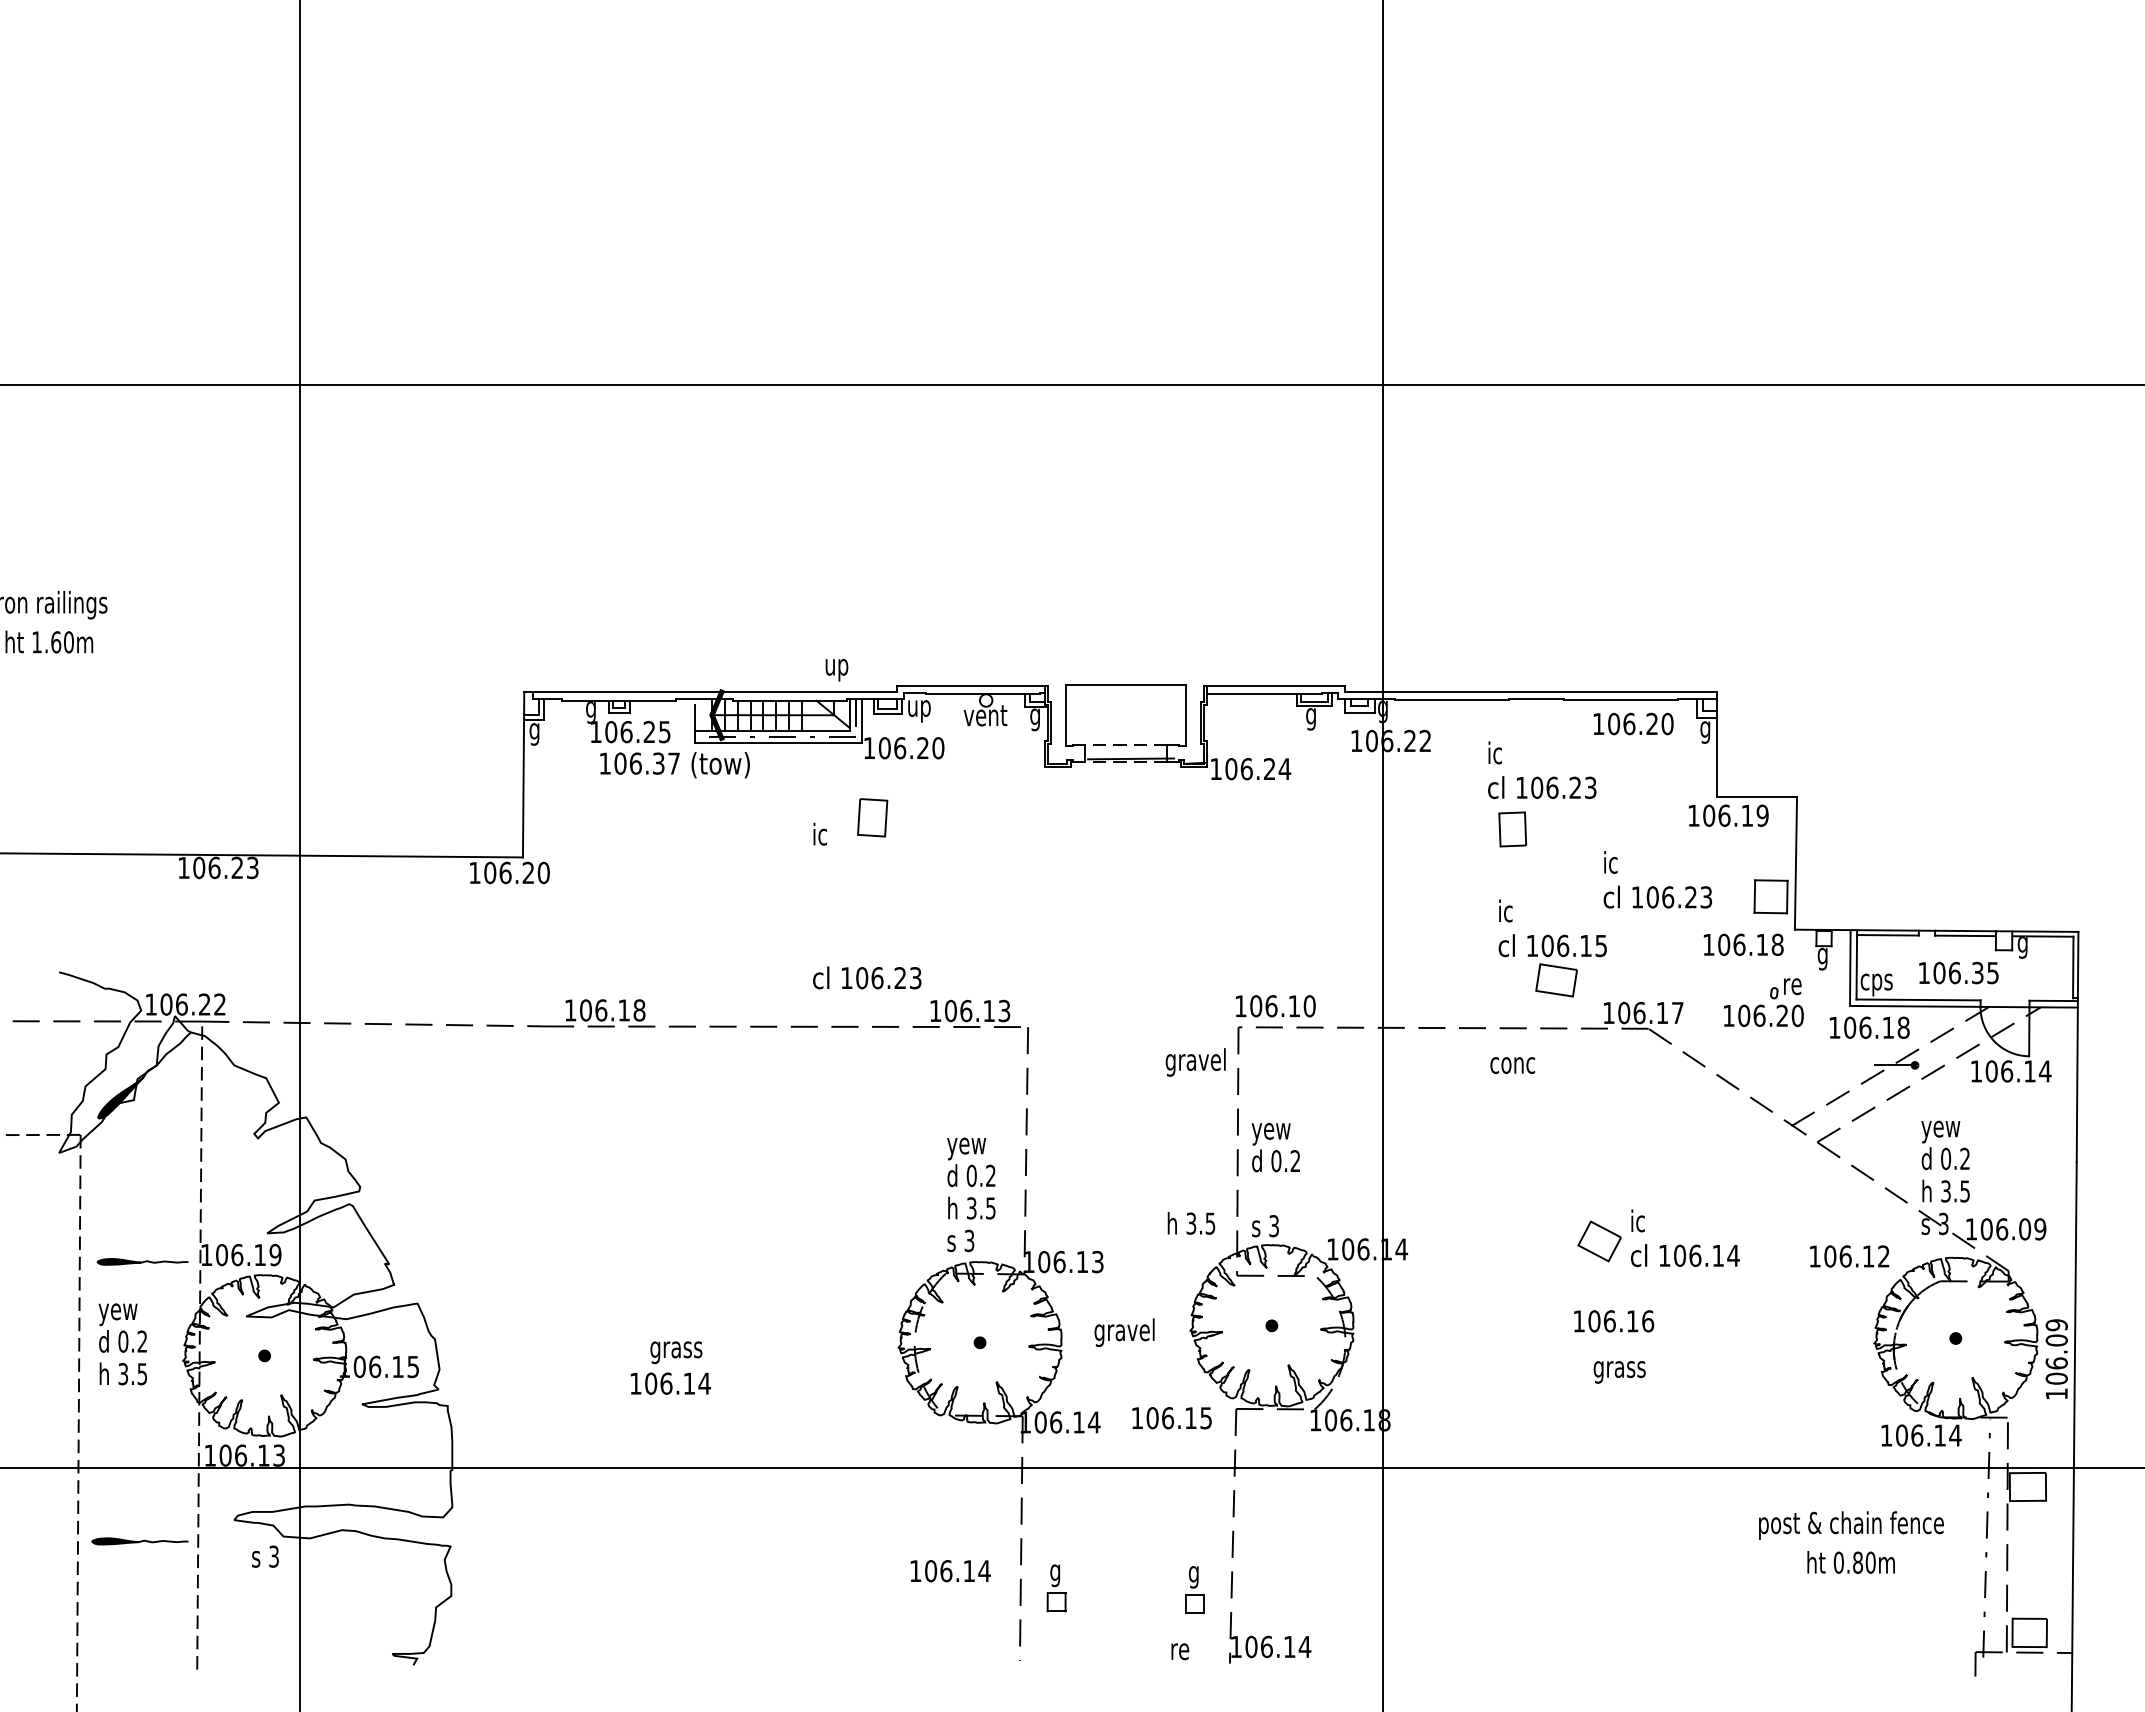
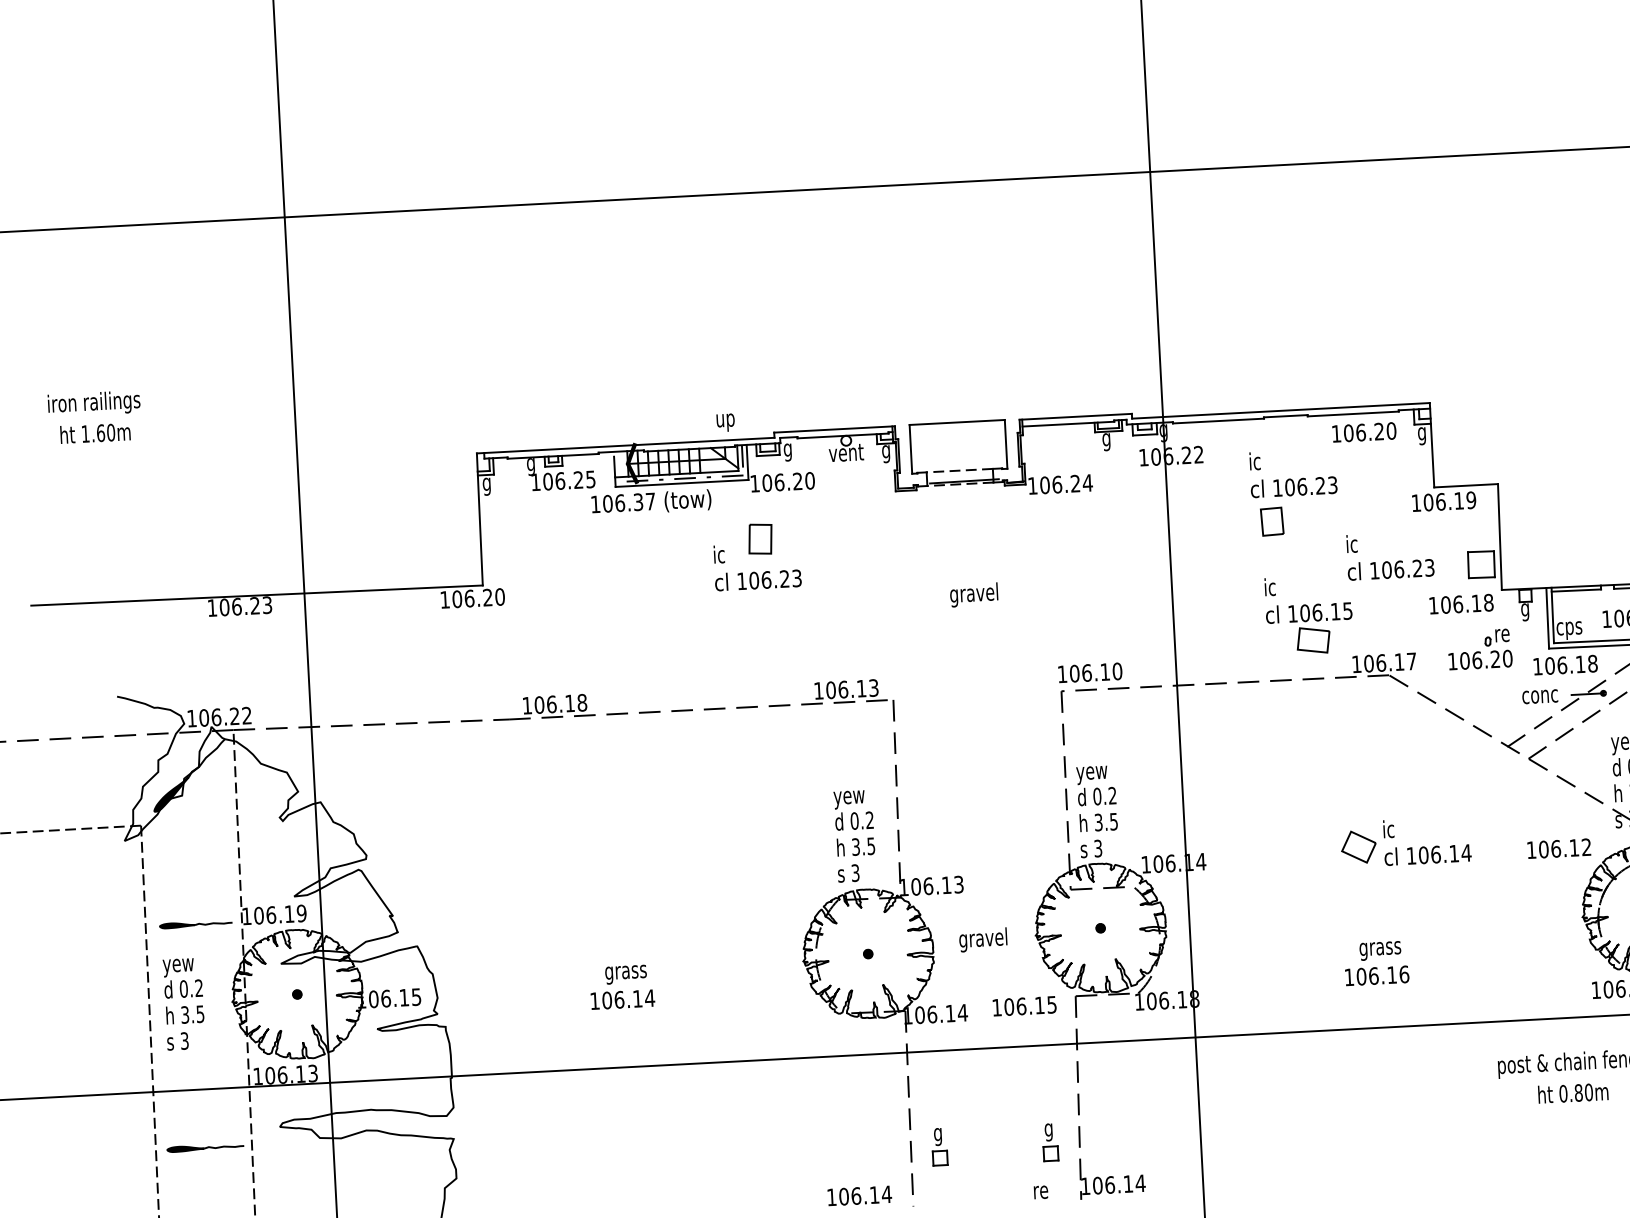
text: (918, 711) -> (792, 452), up -> g
text: (674, 765) -> (651, 503), moved
text: (867, 977) -> (758, 579), moved
text: (1195, 1062) -> (973, 595), moved
text: (1512, 1065) -> (1539, 696), moved
text: (1191, 1223) -> (1098, 822), moved
text: (1614, 1321) -> (1377, 976), moved
text: (265, 1556) -> (177, 1041), moved
text: (950, 1571) -> (859, 1196), moved

